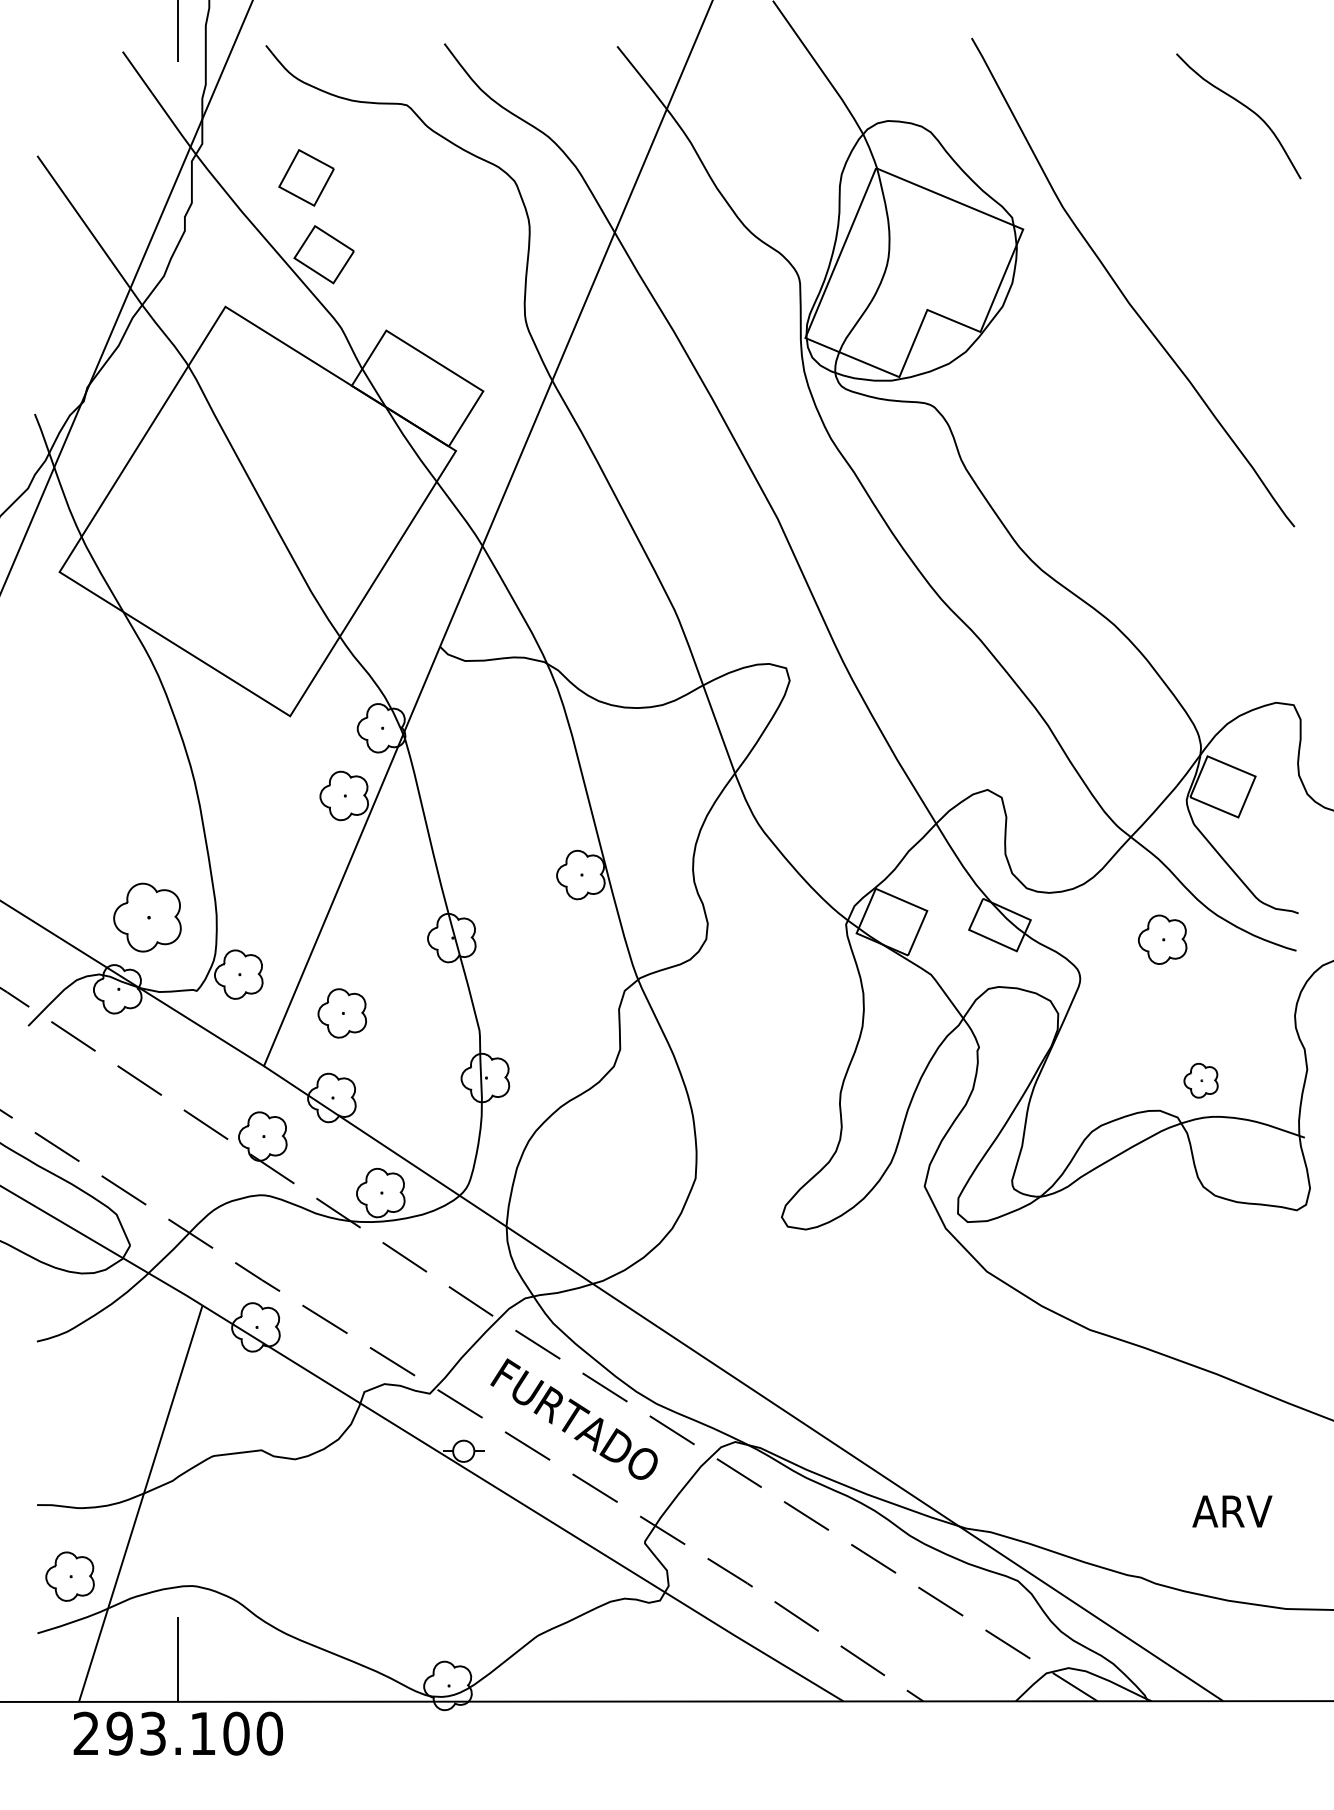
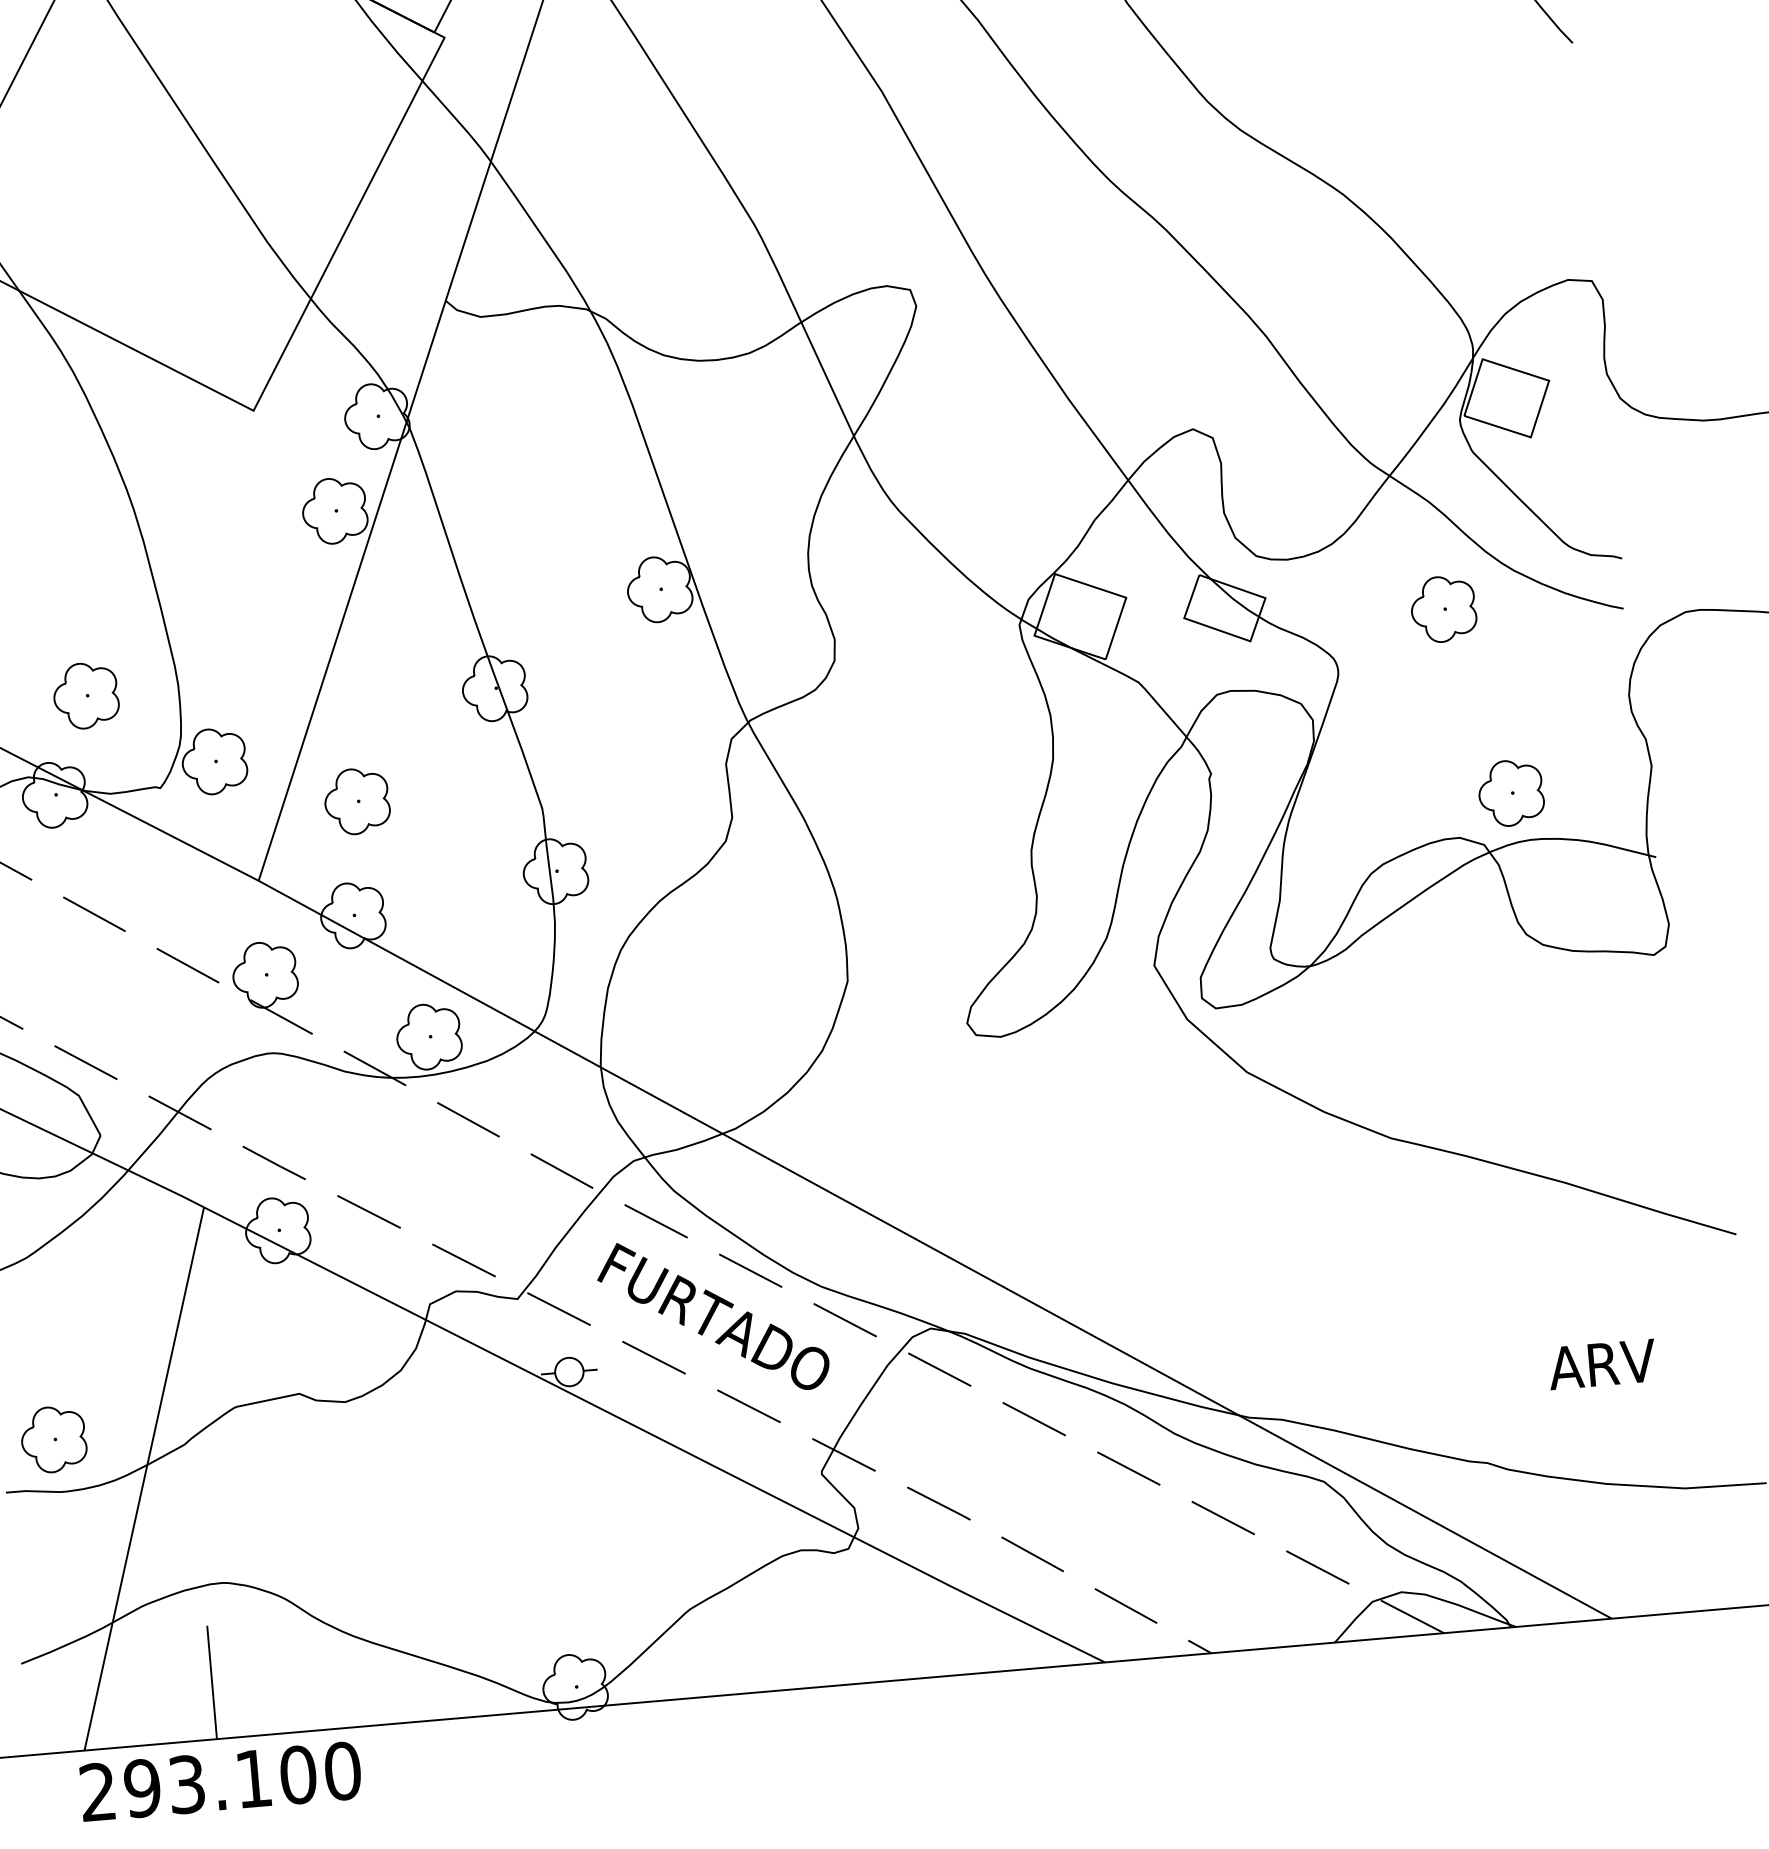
part: (147, 917) -> (86, 695), size x0.71
part: (1200, 1080) -> (1510, 792), size x1.43
part: (69, 1576) -> (53, 1439), moved

